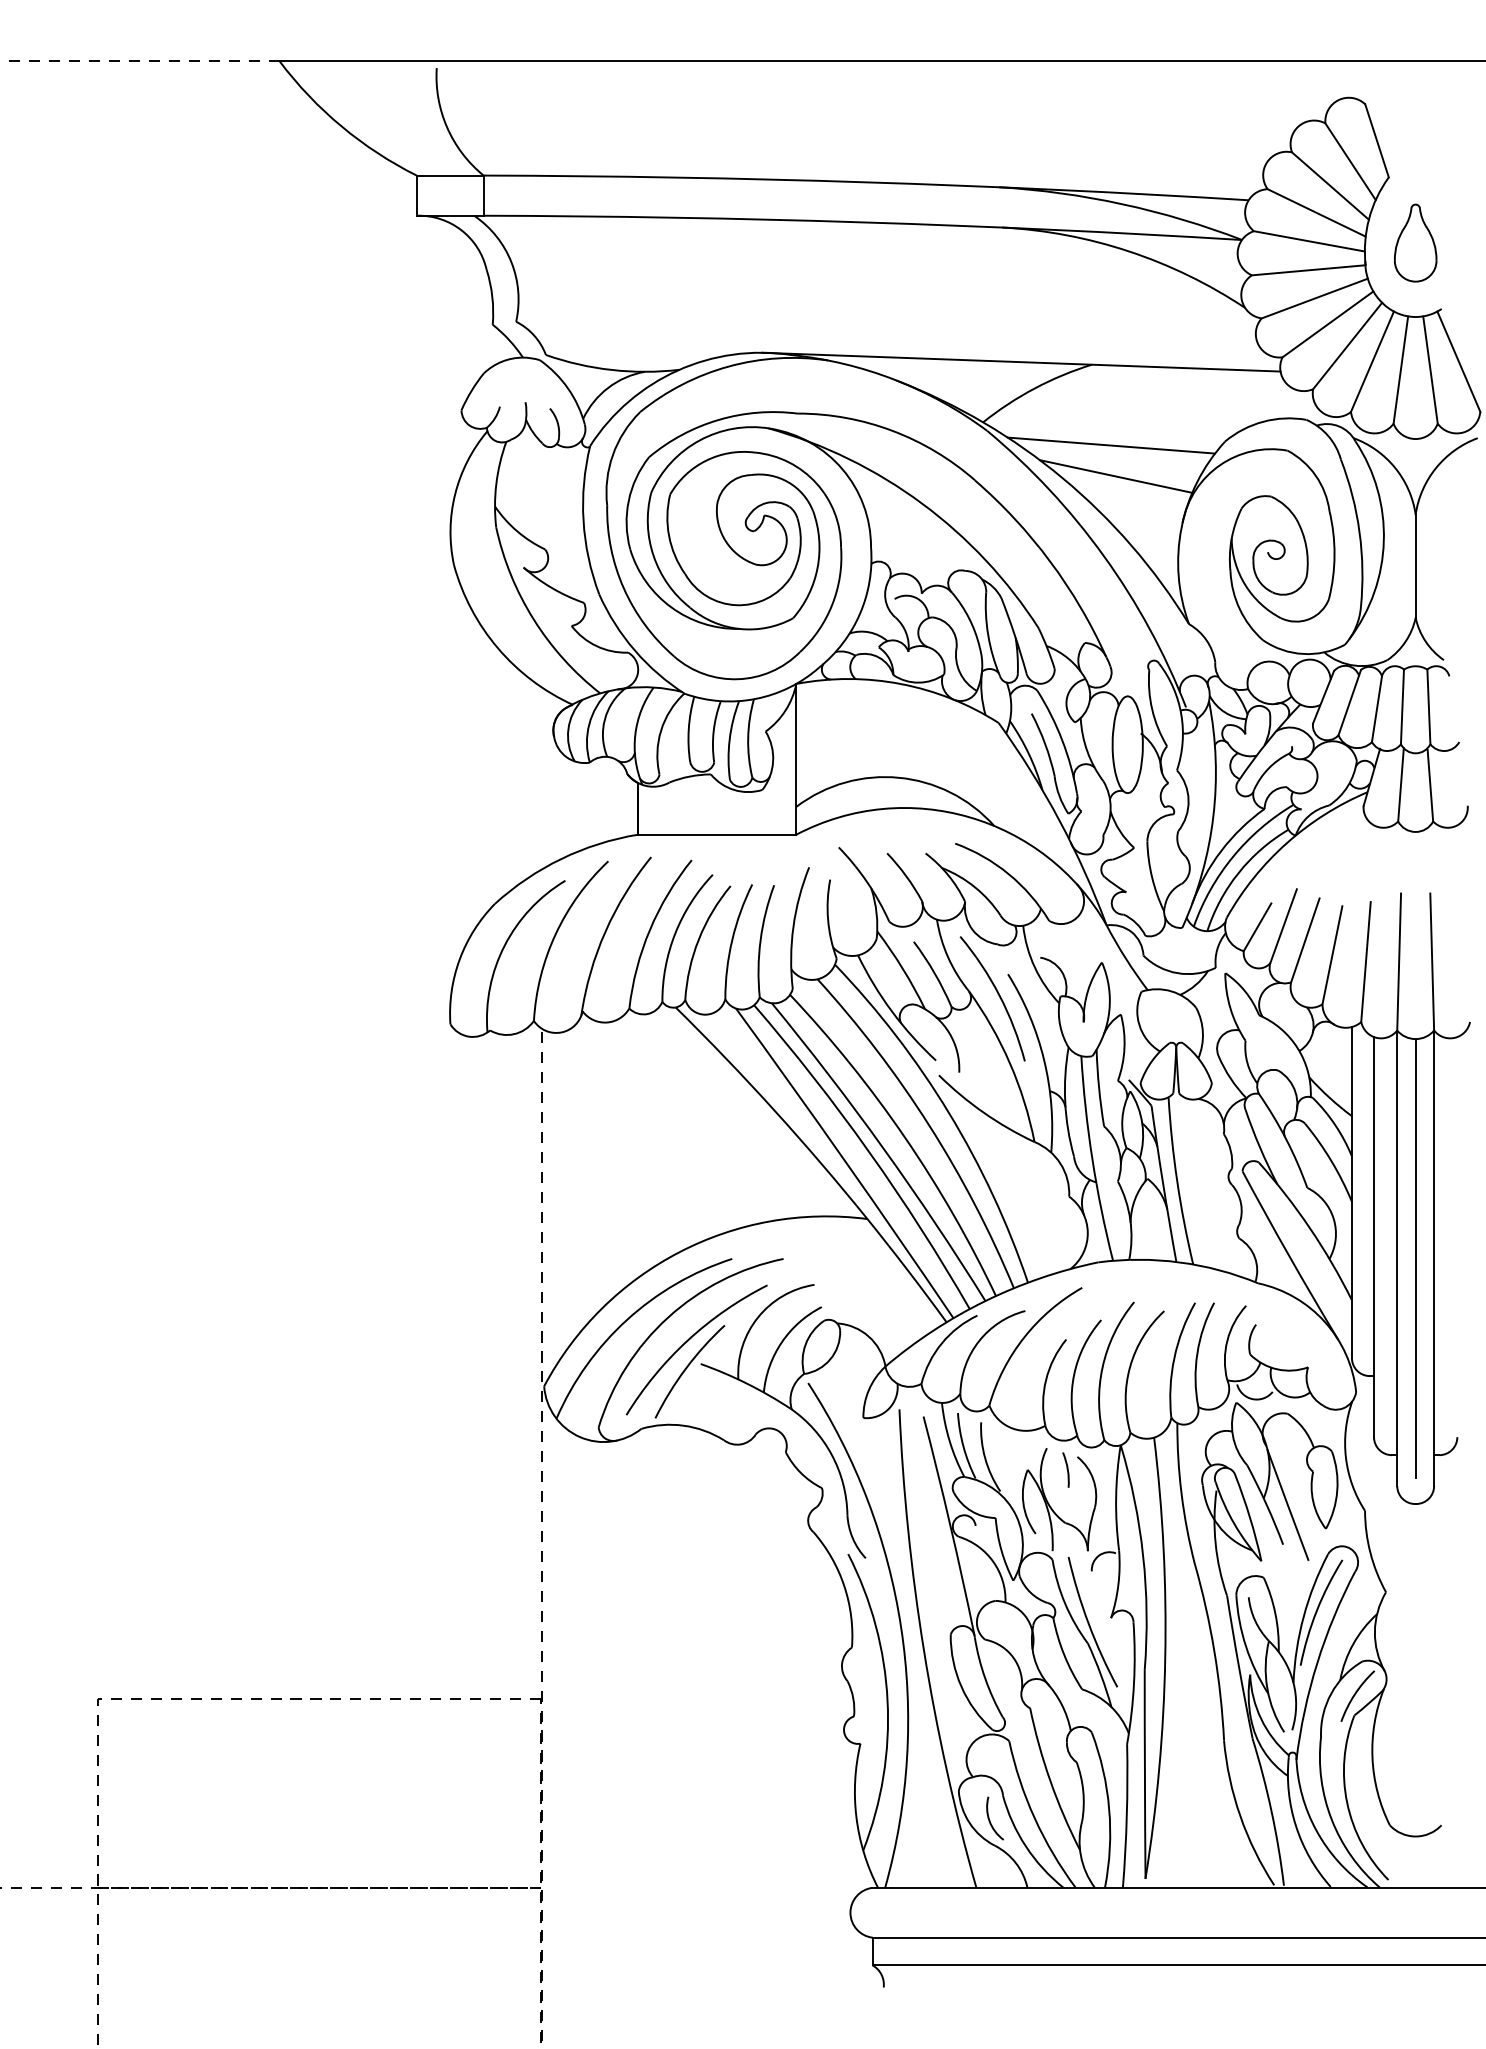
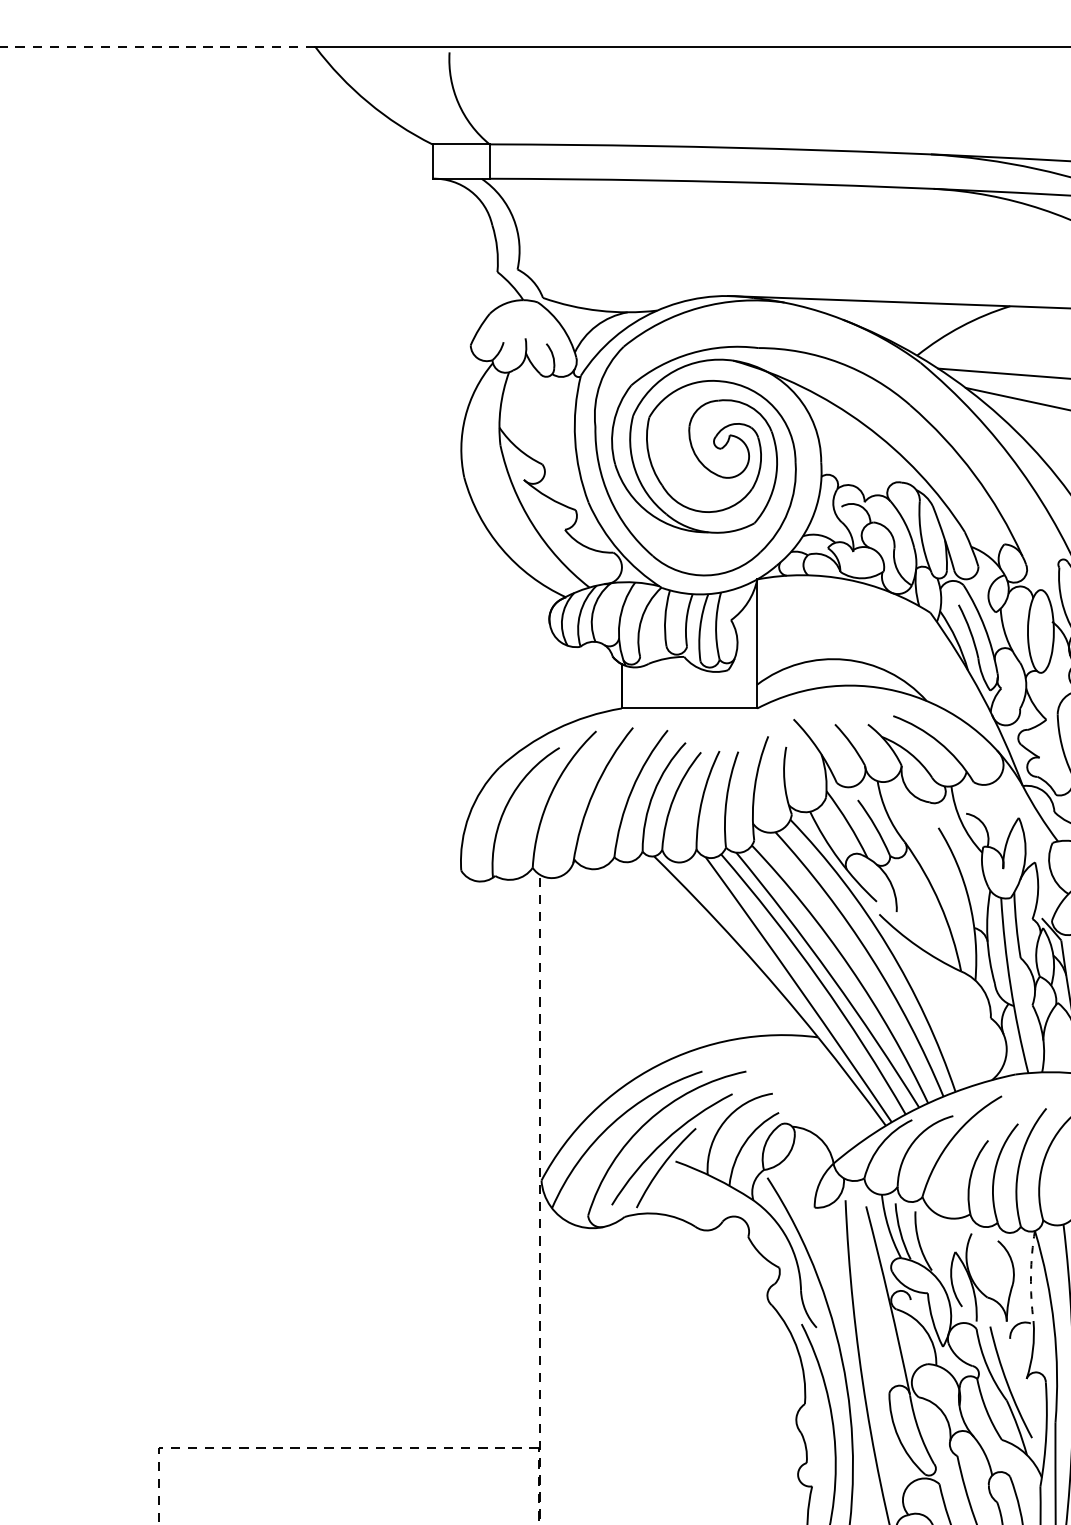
arc: (998, 996) -> (930, 846), removed
arc: (1066, 1469) -> (988, 1251), removed
arc: (1116, 1497) -> (1031, 1275), solid -> dashed

